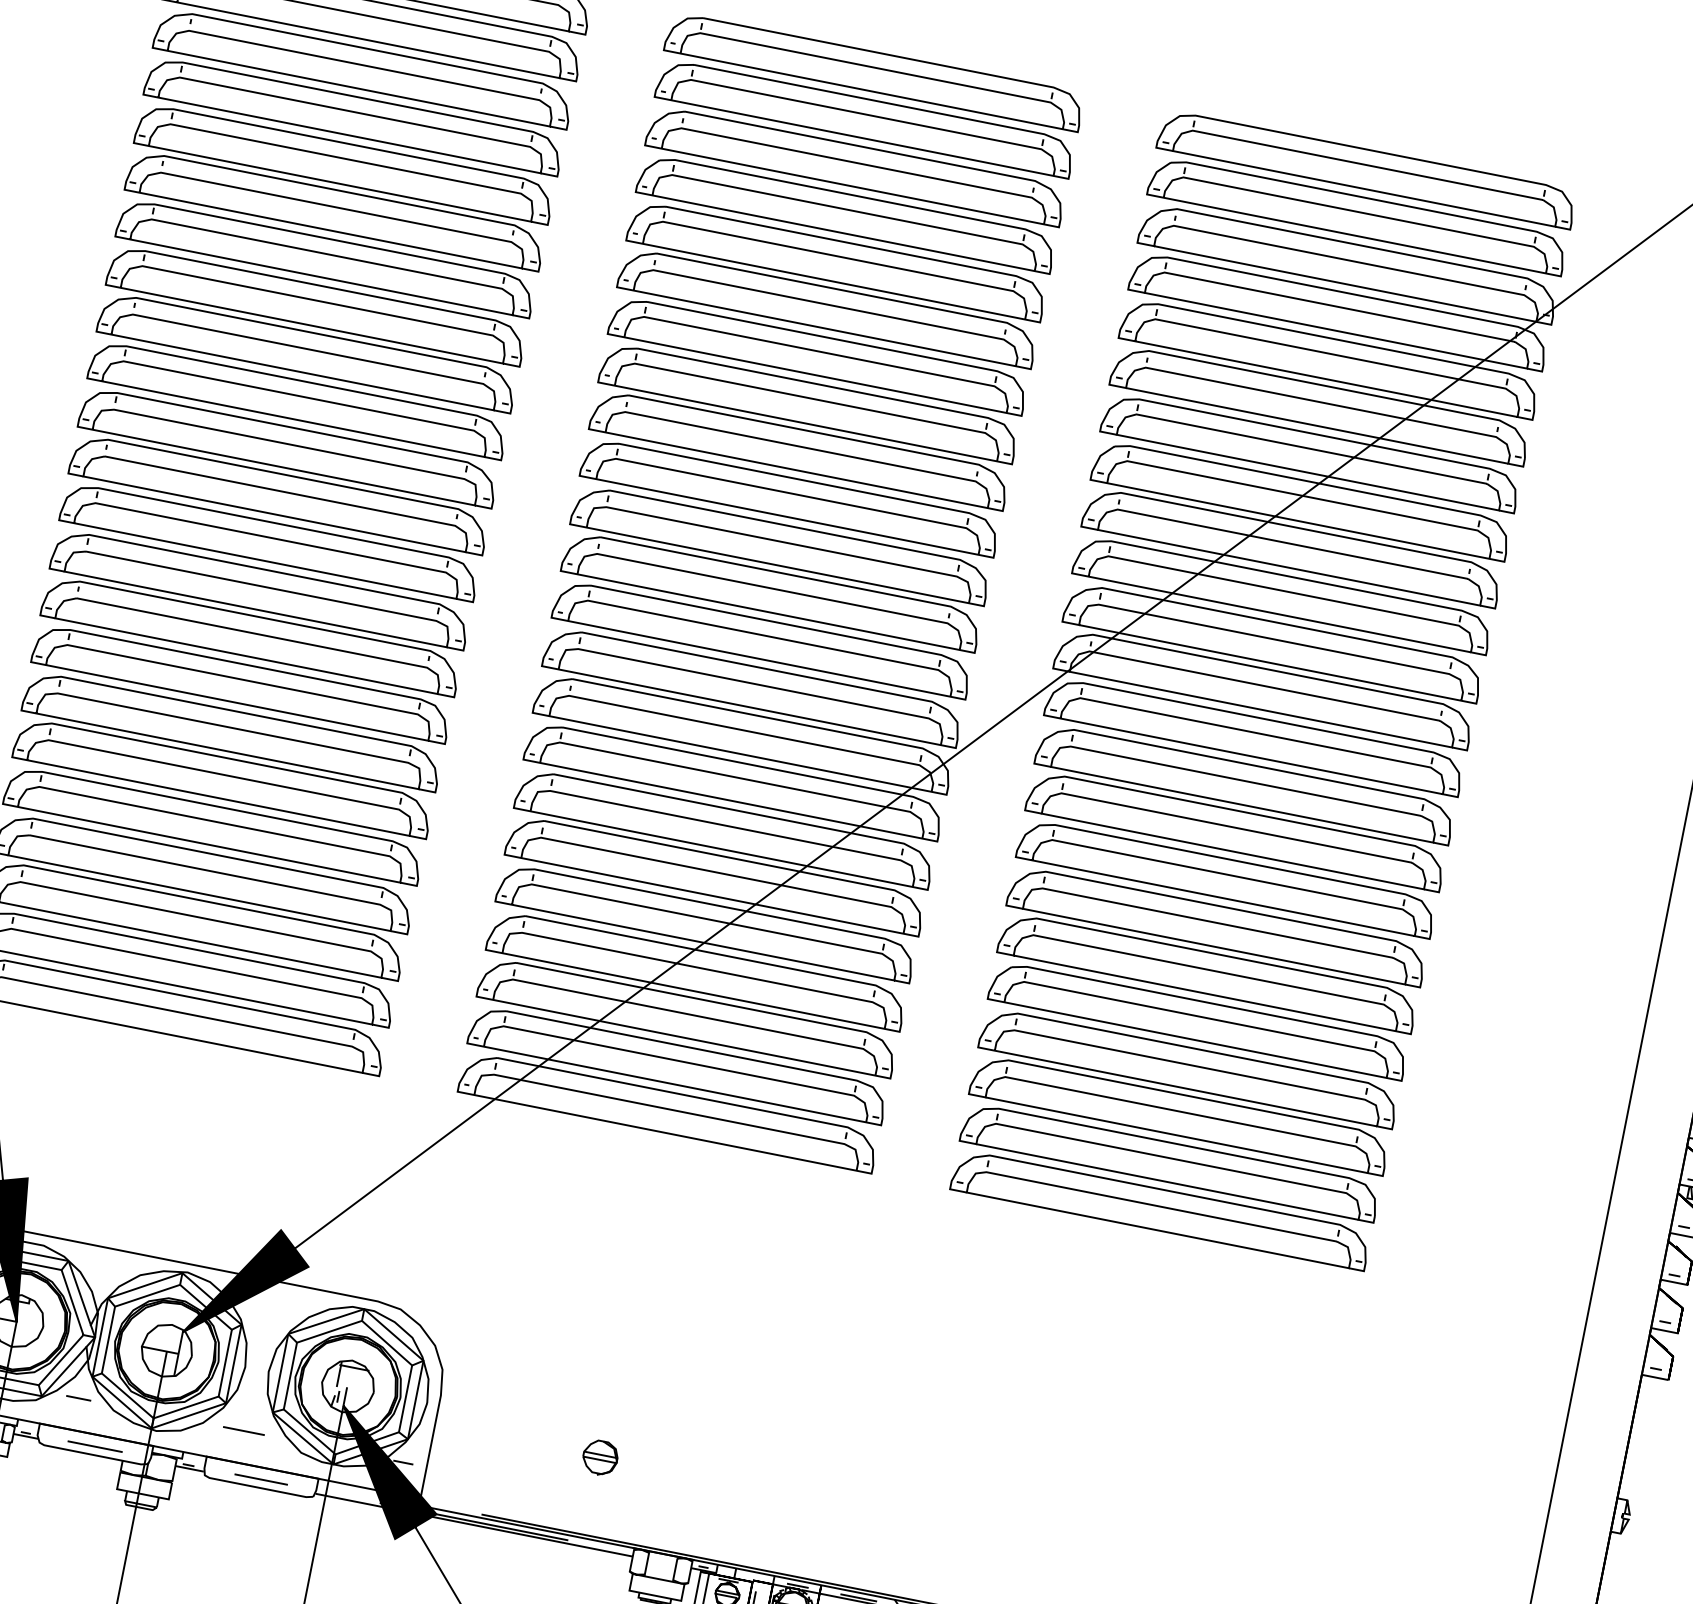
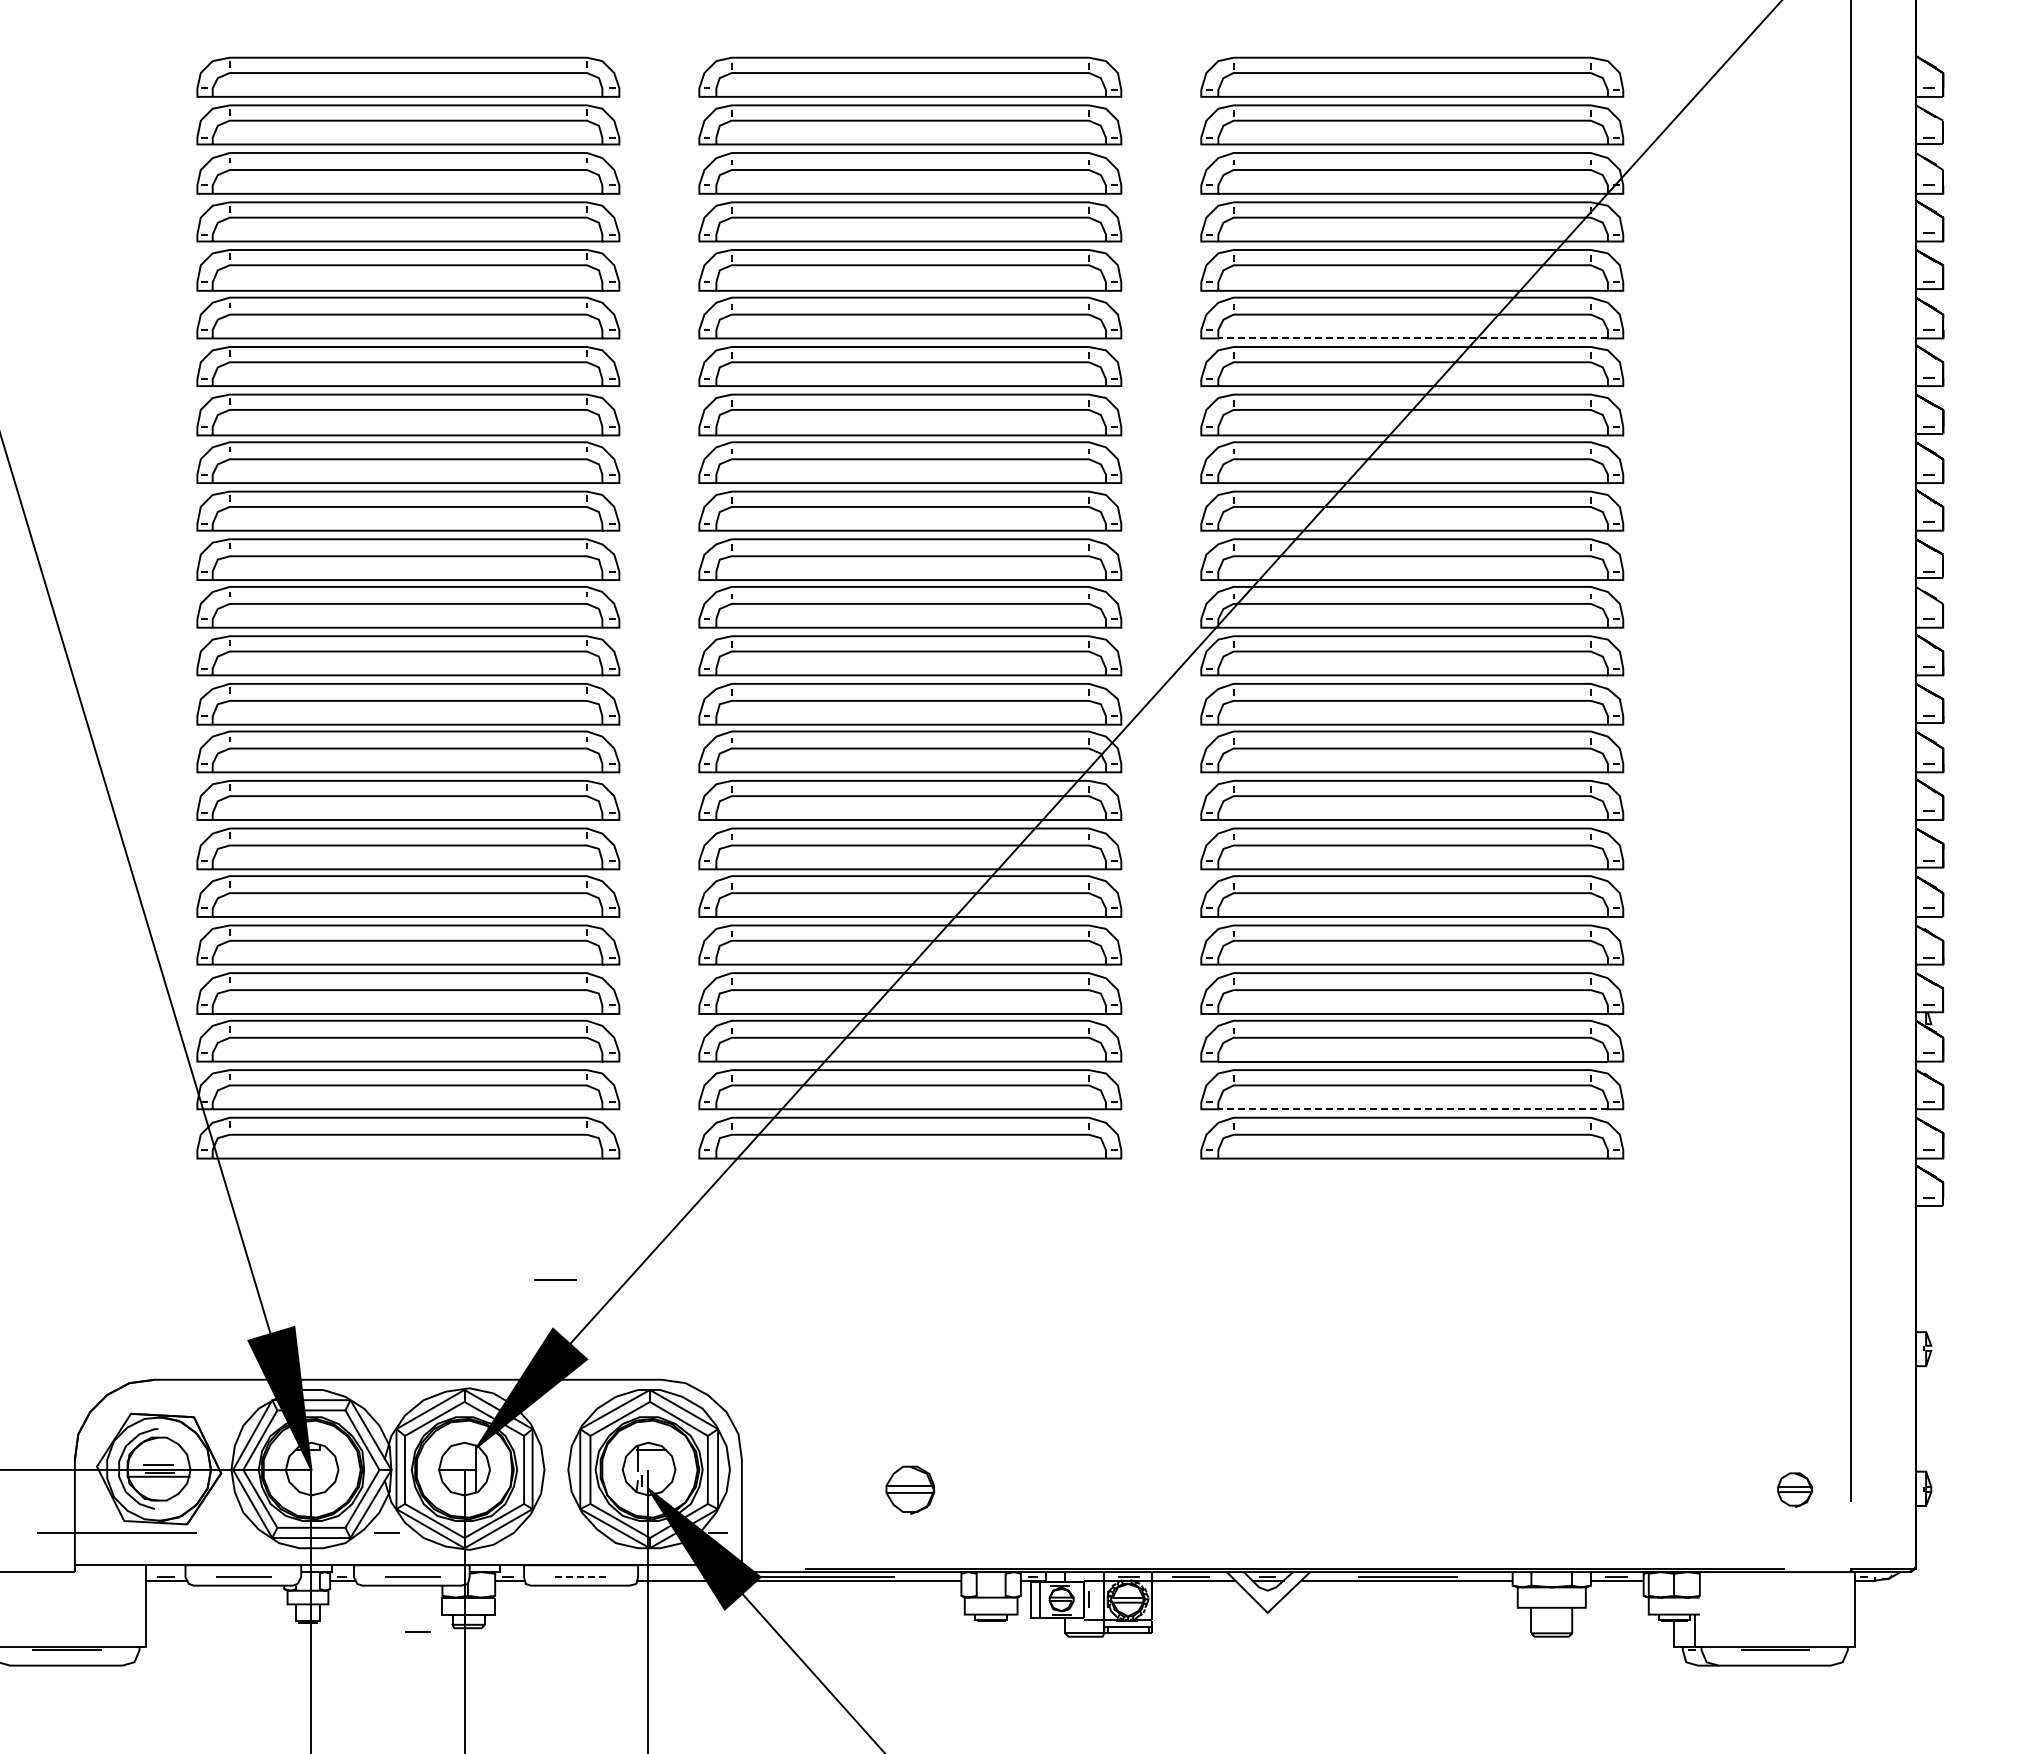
line: (1317, 425) -> (1413, 338), solid -> dashed
line: (1167, 1182) -> (1413, 1109), solid -> dashed
line: (243, 1430) -> (555, 1279), moved
part: (600, 1457) -> (910, 1489), size x1.4
line: (261, 1479) -> (582, 1577), solid -> dashed
line: (89, 1500) -> (417, 1631), added

